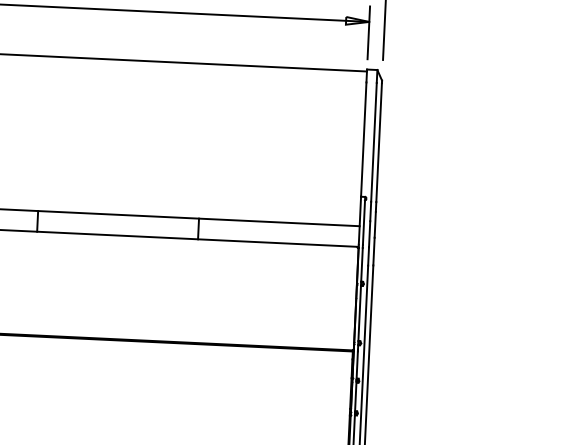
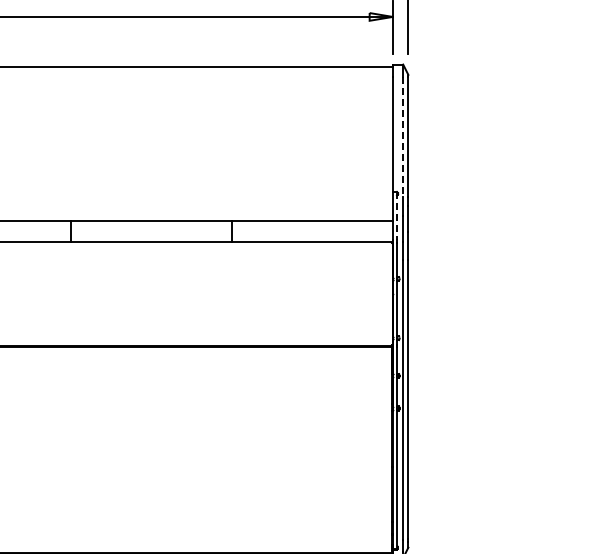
line: (374, 142) -> (403, 137), solid -> dashed
line: (364, 221) -> (397, 216), solid -> dashed

